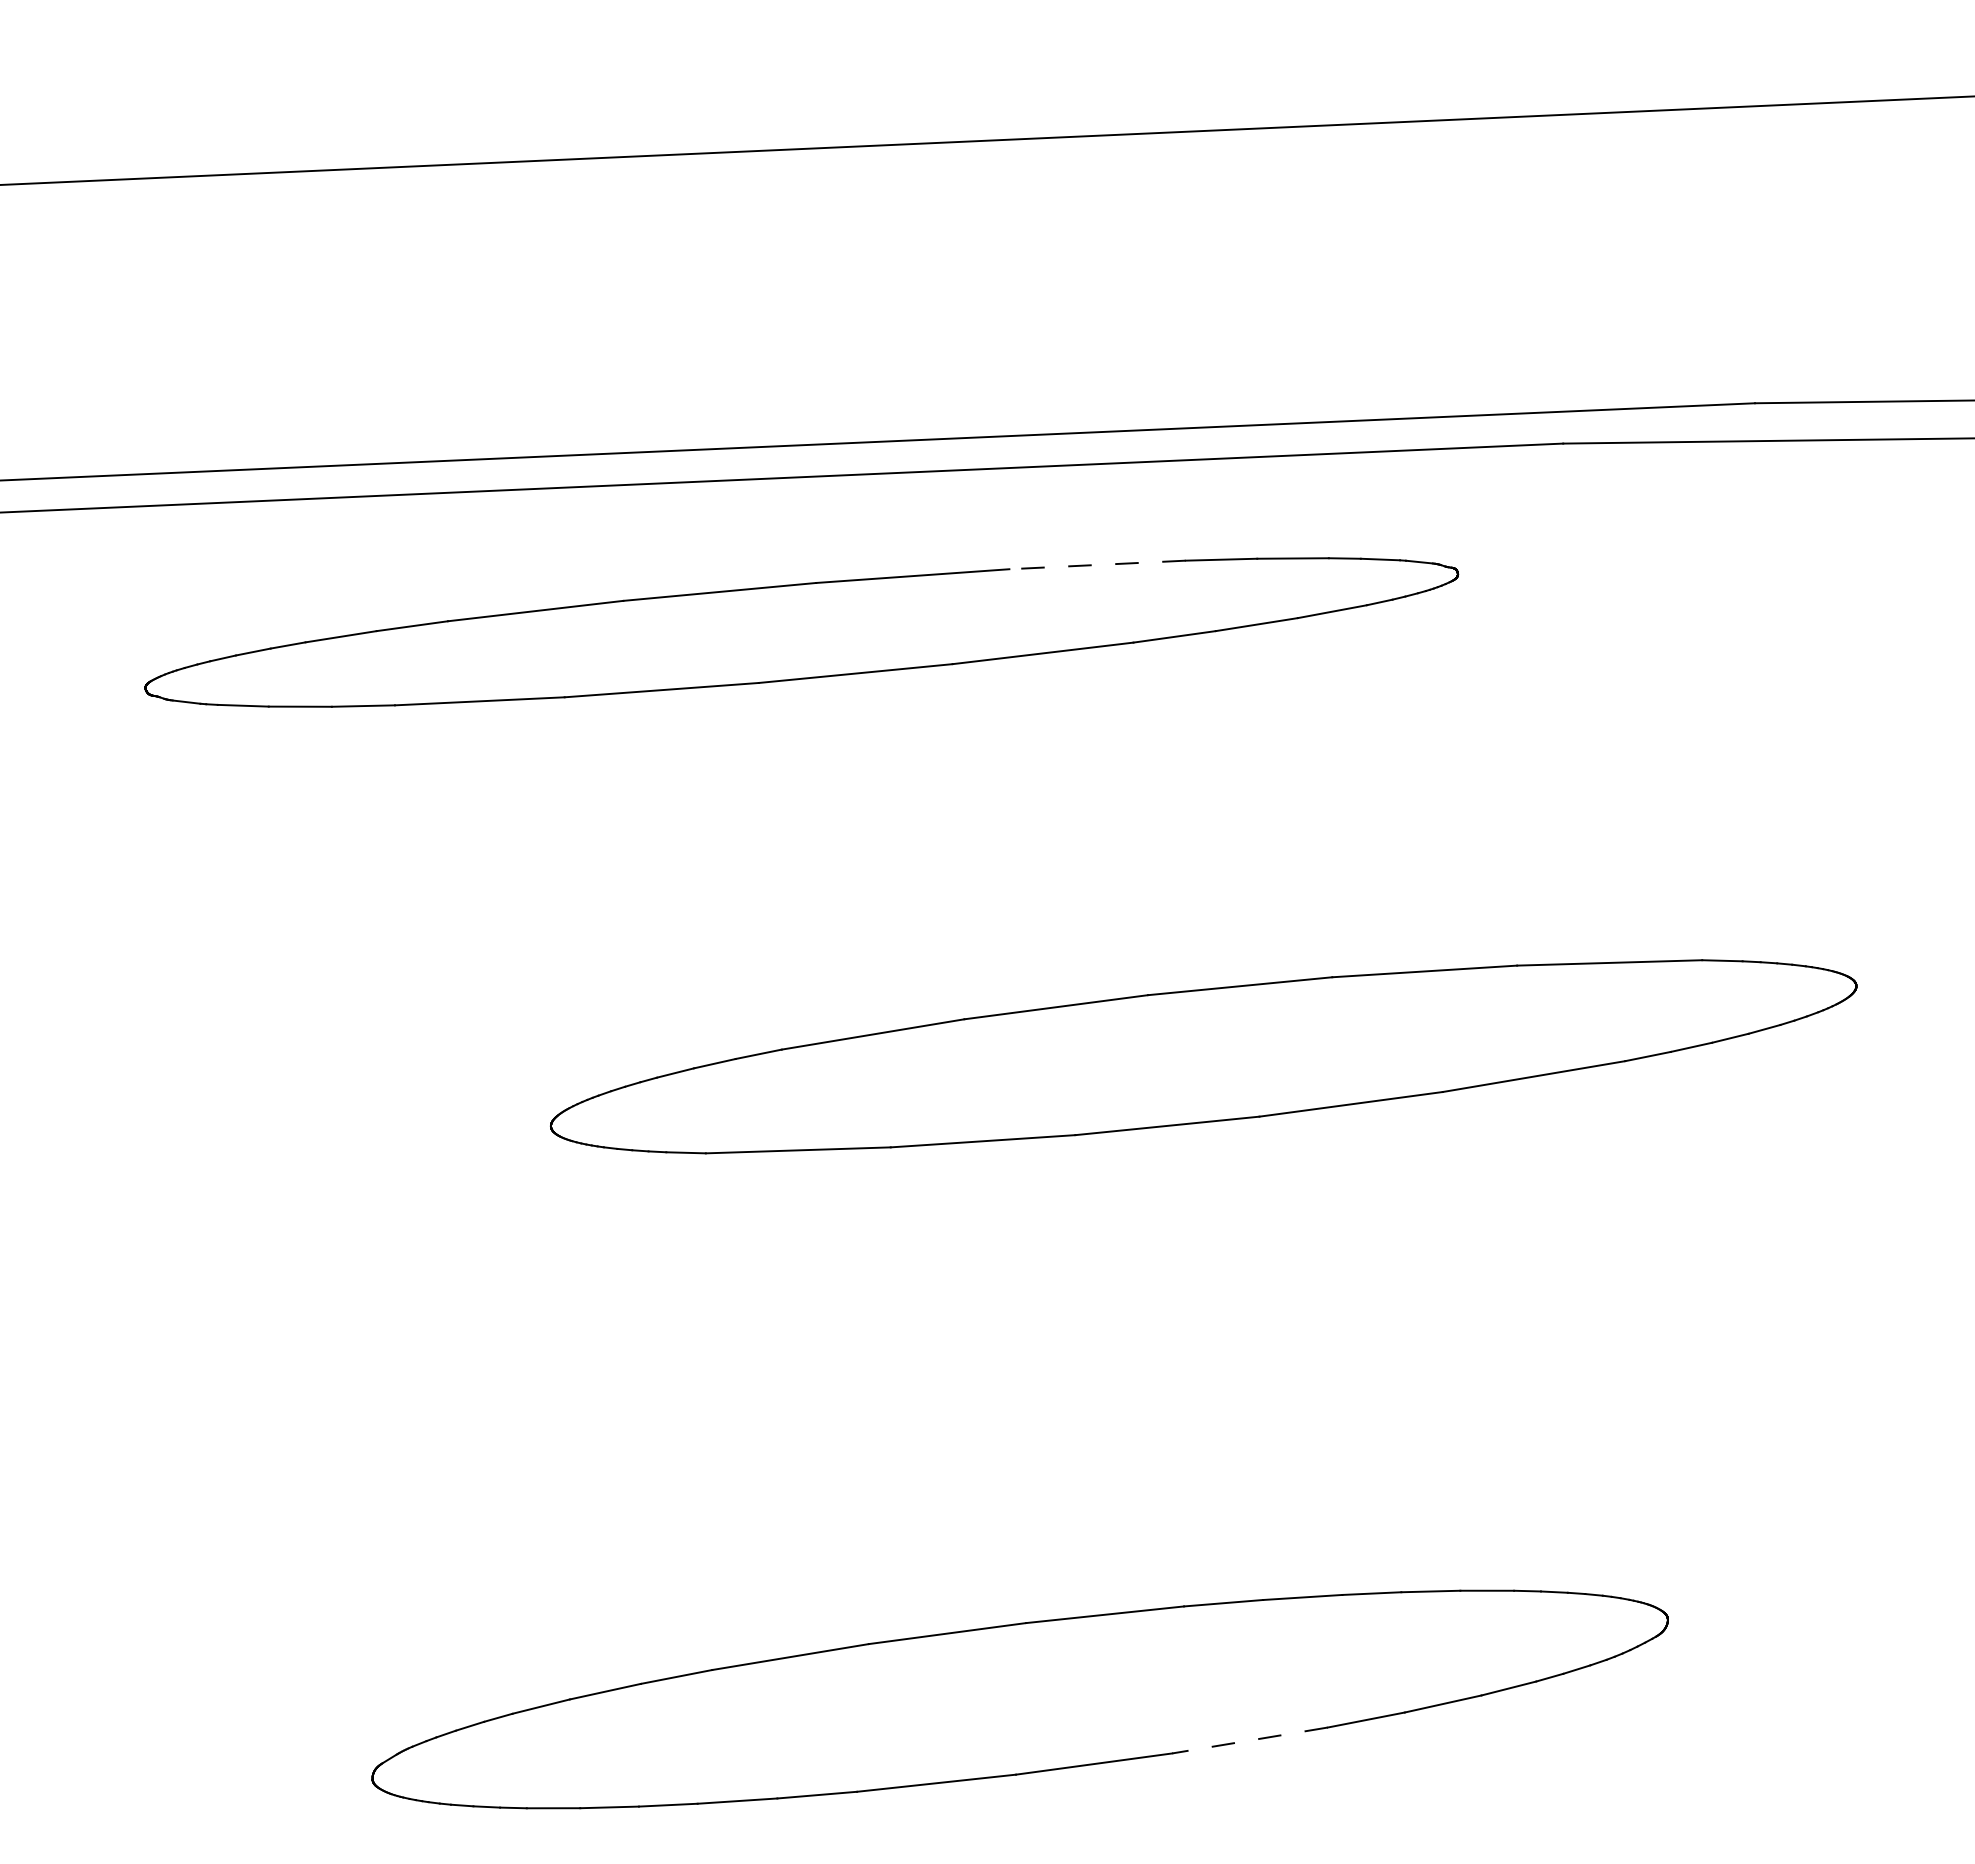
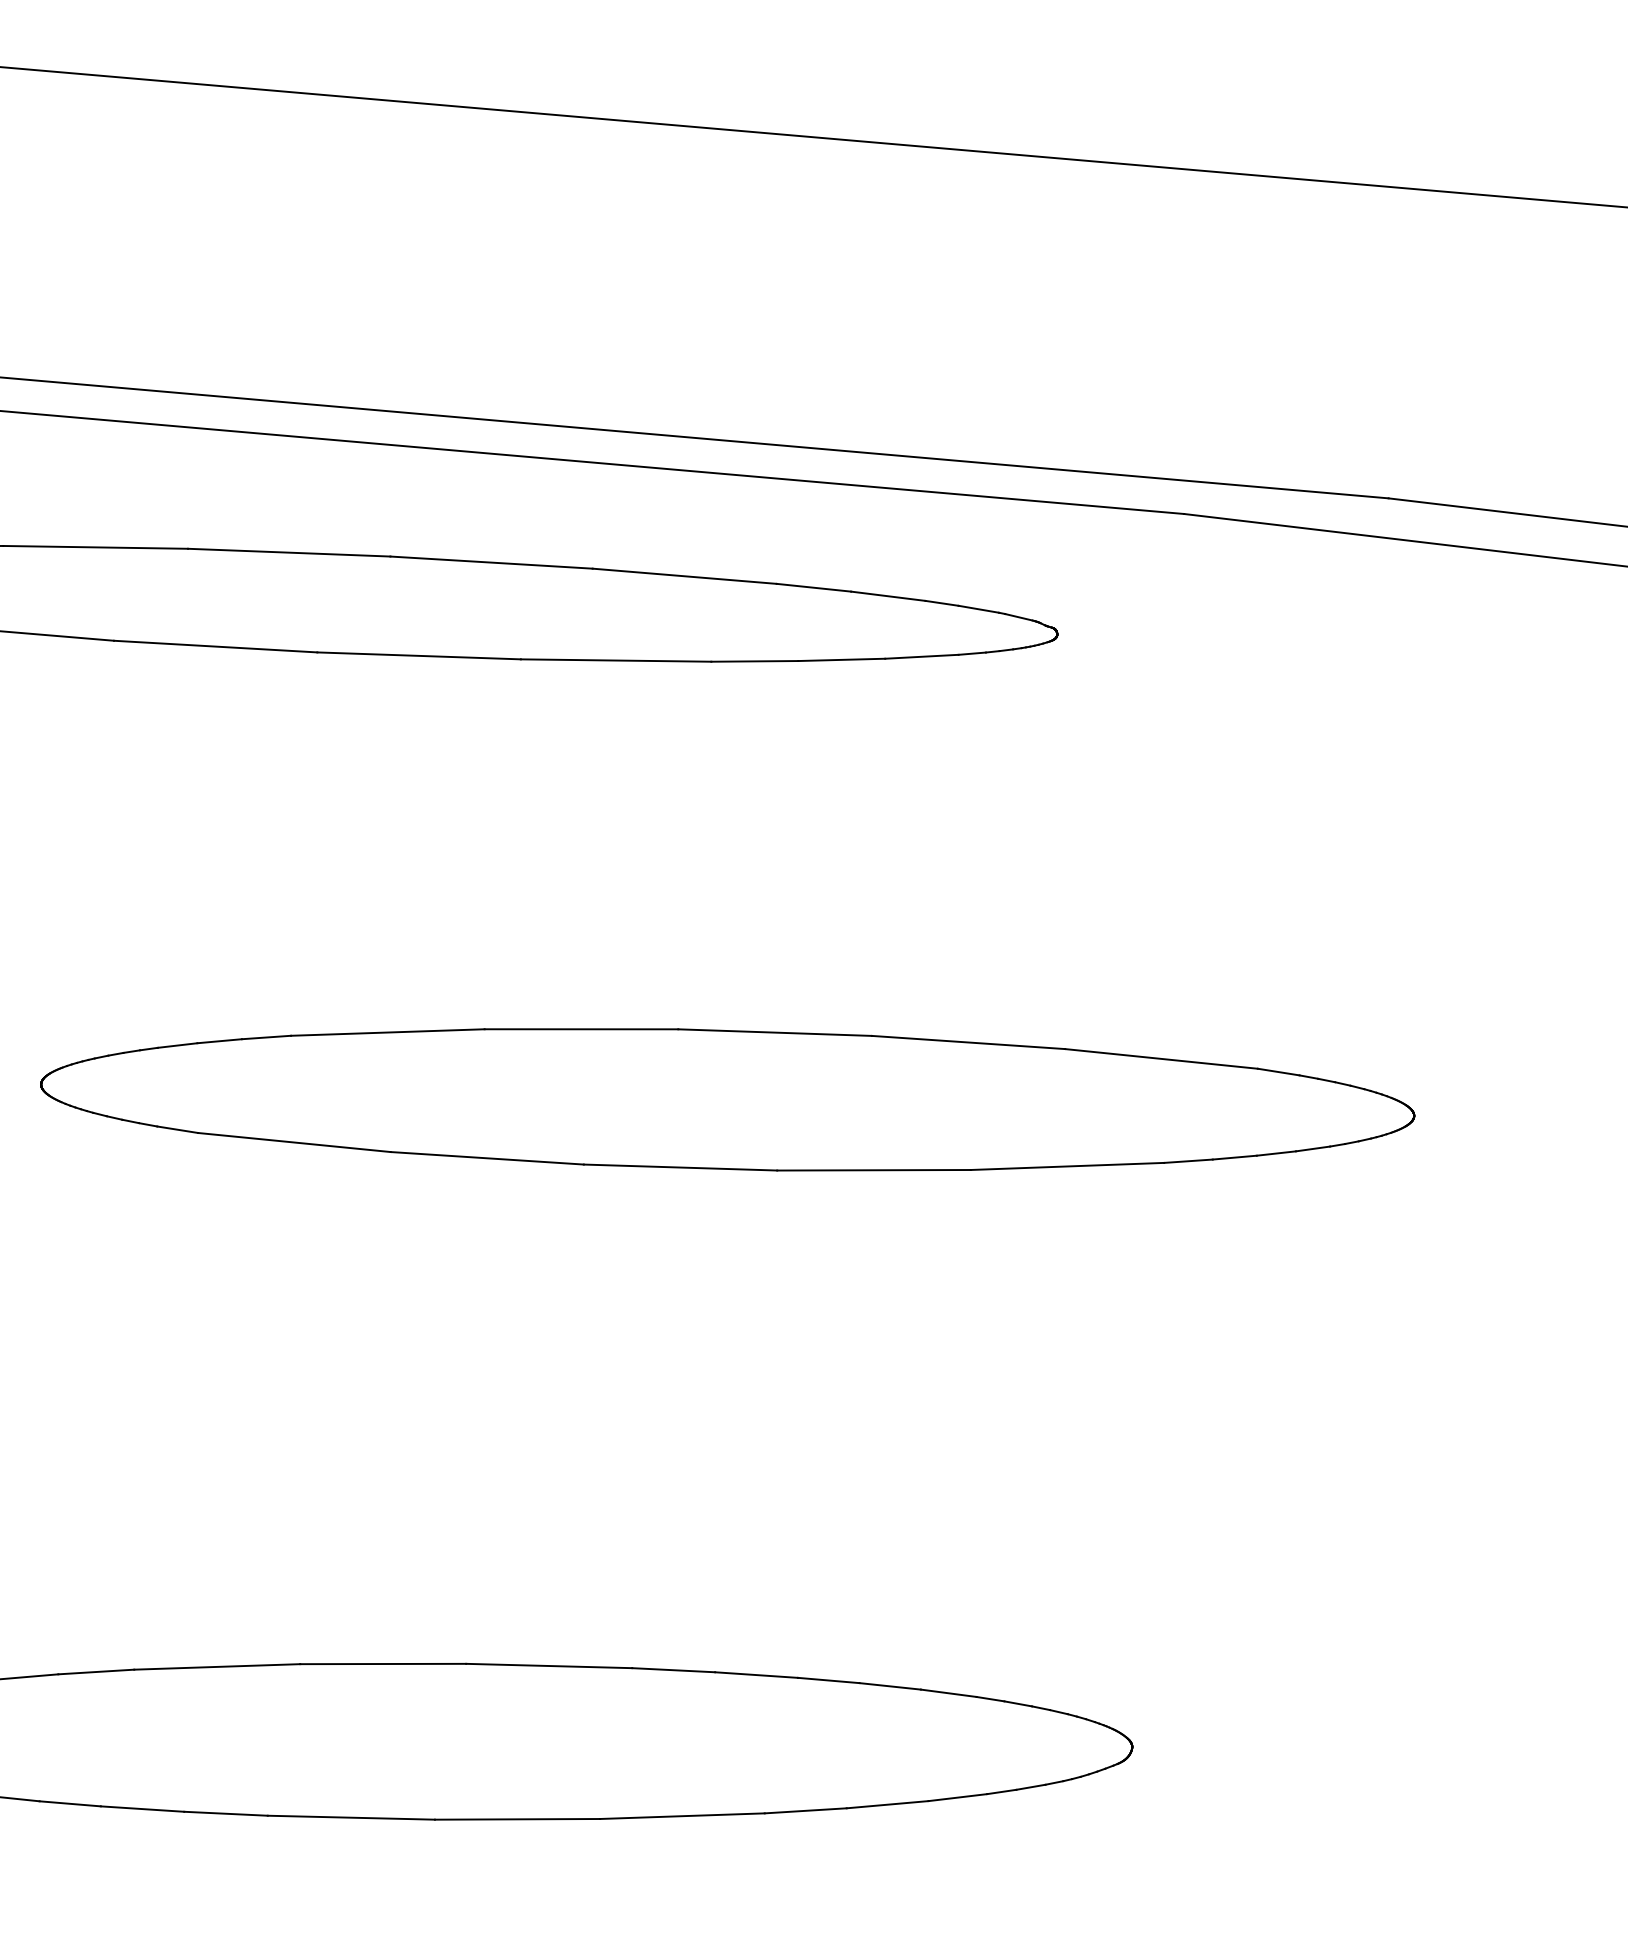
line: (1097, 564) -> (684, 575), dashed -> solid
line: (1250, 1740) -> (682, 1816), dashed -> solid

